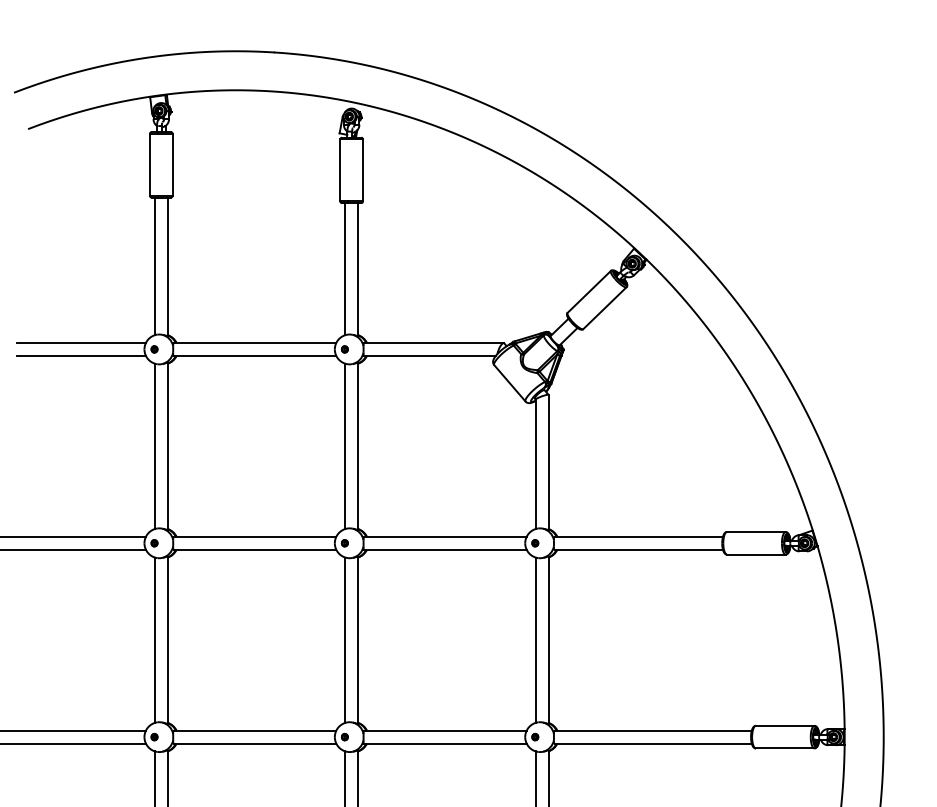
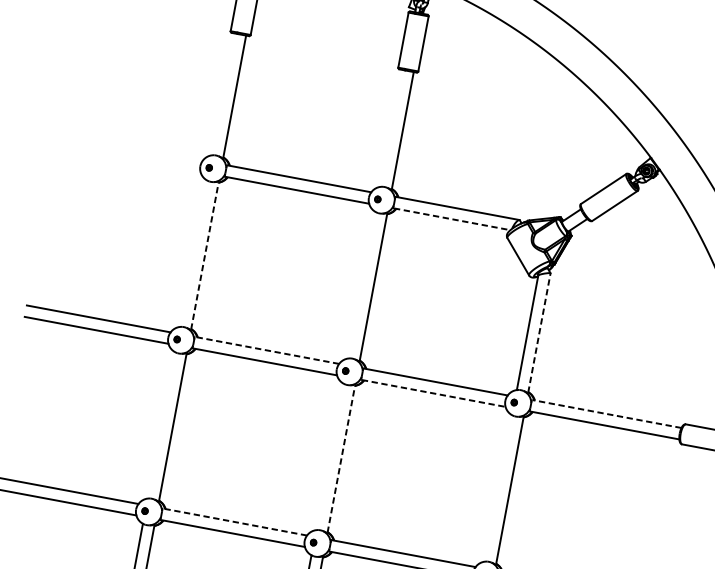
line: (154, 266) -> (223, 94), removed
line: (345, 269) -> (391, 128), removed
line: (80, 342) -> (144, 149), removed
line: (80, 355) -> (142, 160), removed
line: (430, 355) -> (452, 218), solid -> dashed
line: (167, 445) -> (204, 255), solid -> dashed
line: (154, 446) -> (193, 253), removed
line: (345, 446) -> (362, 285), removed
line: (548, 461) -> (539, 332), solid -> dashed
line: (254, 536) -> (266, 350), solid -> dashed
line: (638, 536) -> (606, 413), solid -> dashed
line: (446, 549) -> (434, 393), solid -> dashed
line: (154, 639) -> (161, 424), removed
line: (345, 639) -> (330, 456), removed
line: (358, 639) -> (341, 458), solid -> dashed
line: (535, 639) -> (498, 487), removed
line: (254, 730) -> (234, 521), solid -> dashed

